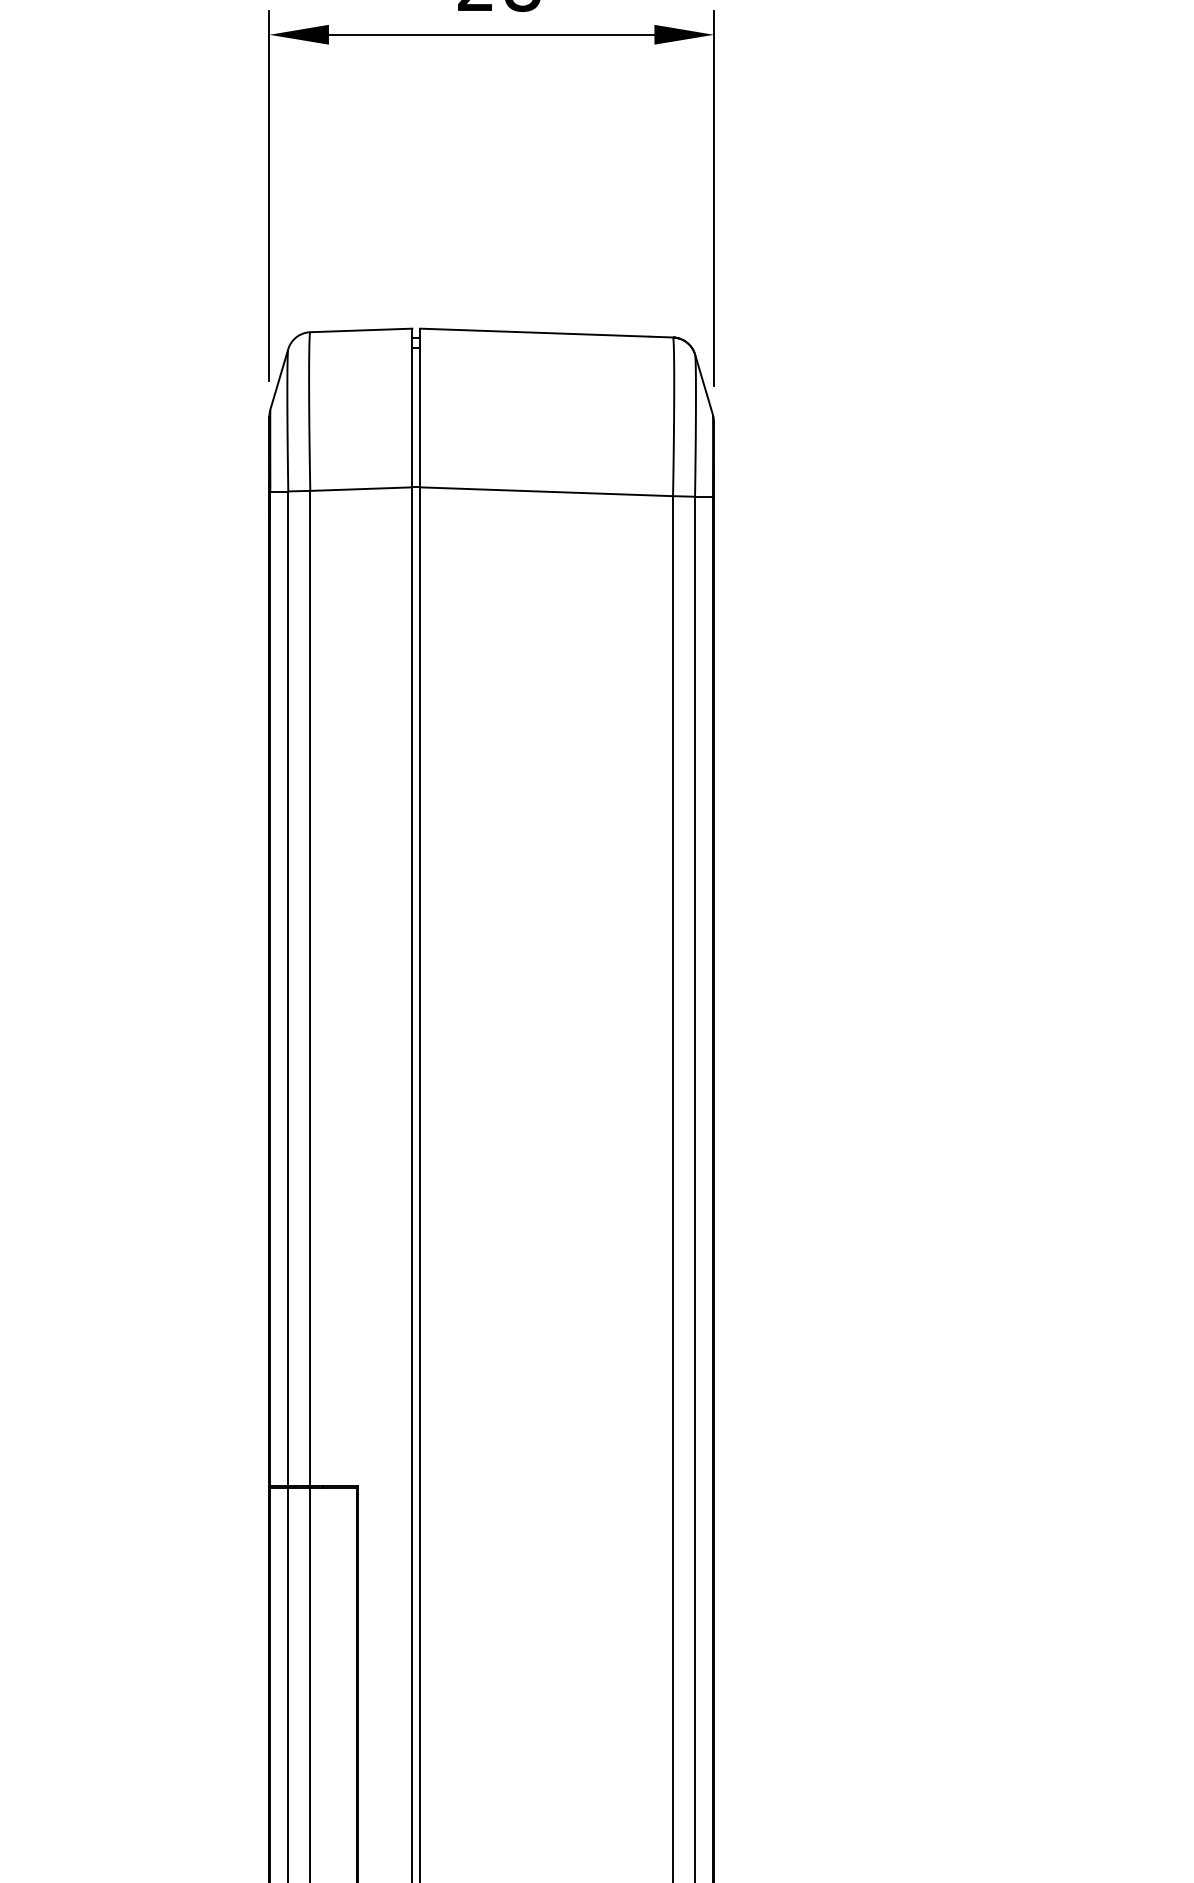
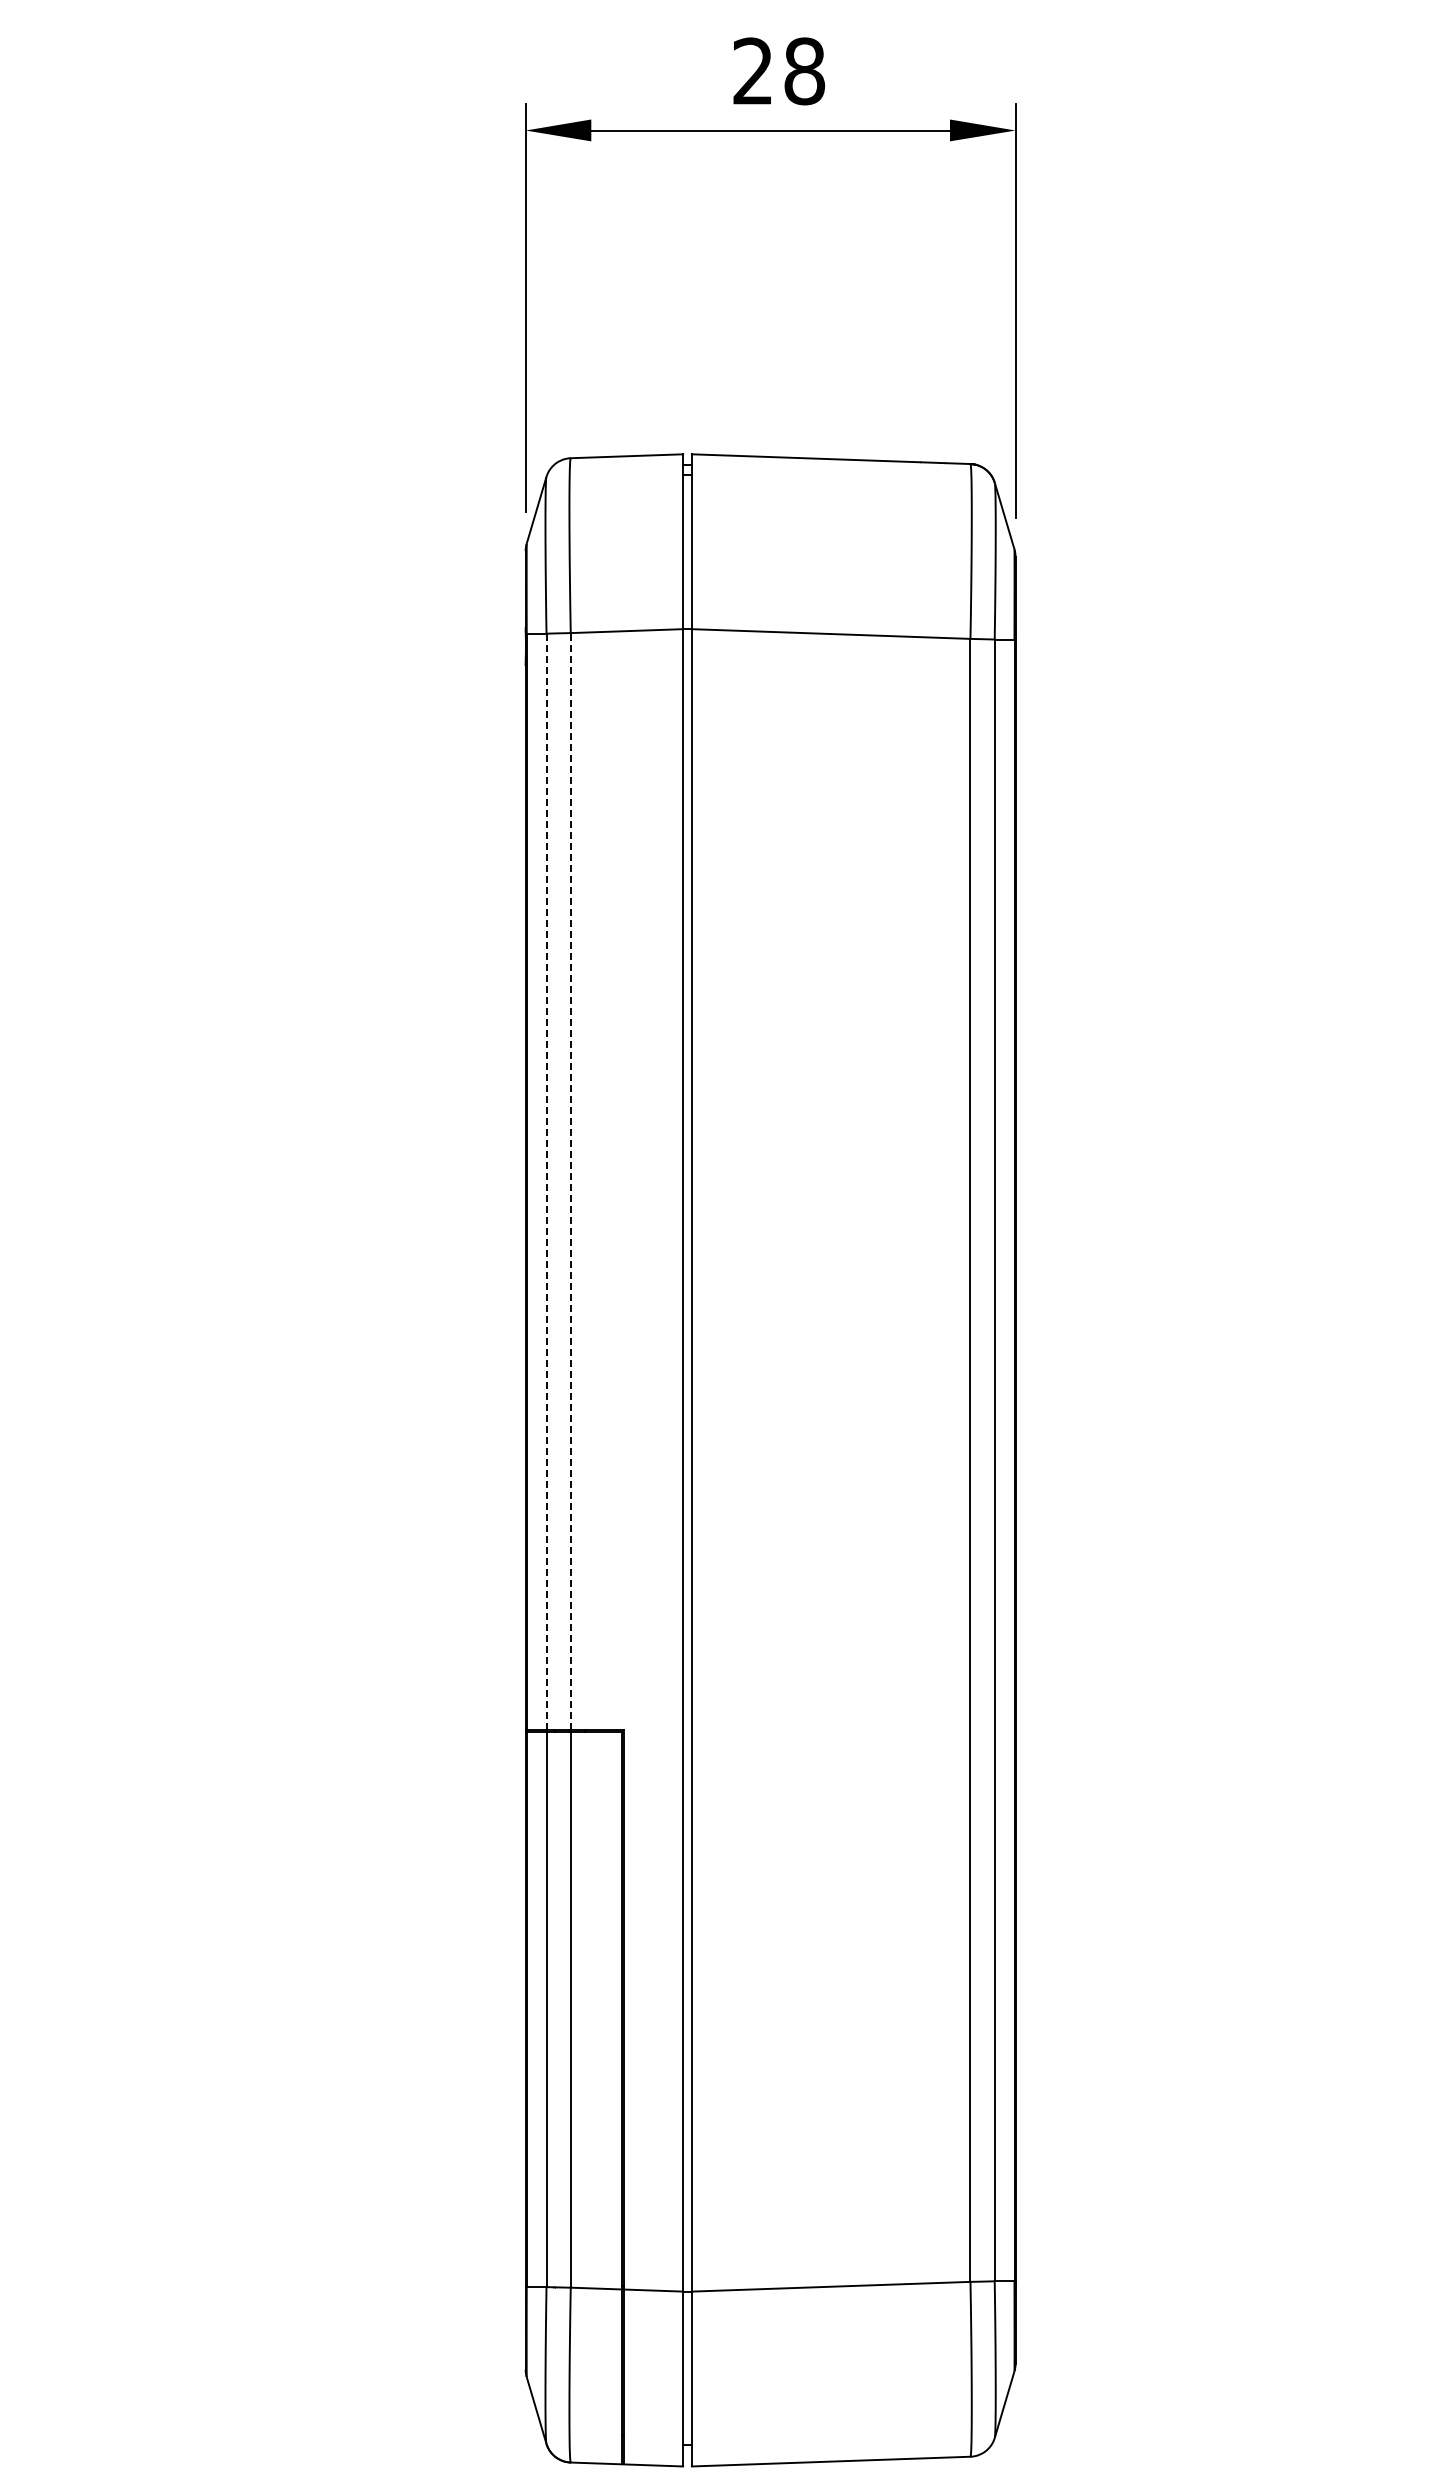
line: (310, 987) -> (570, 1180), solid -> dashed
line: (288, 989) -> (546, 1182), solid -> dashed

